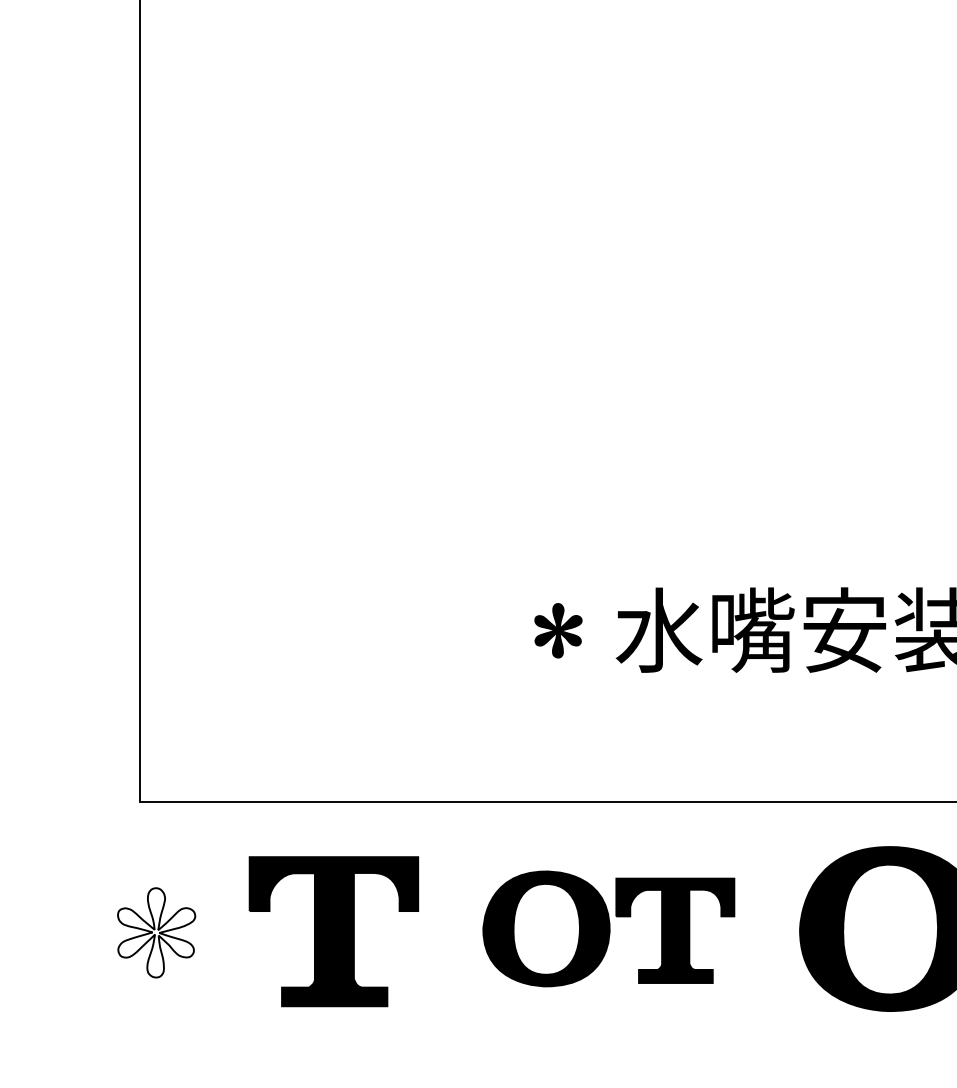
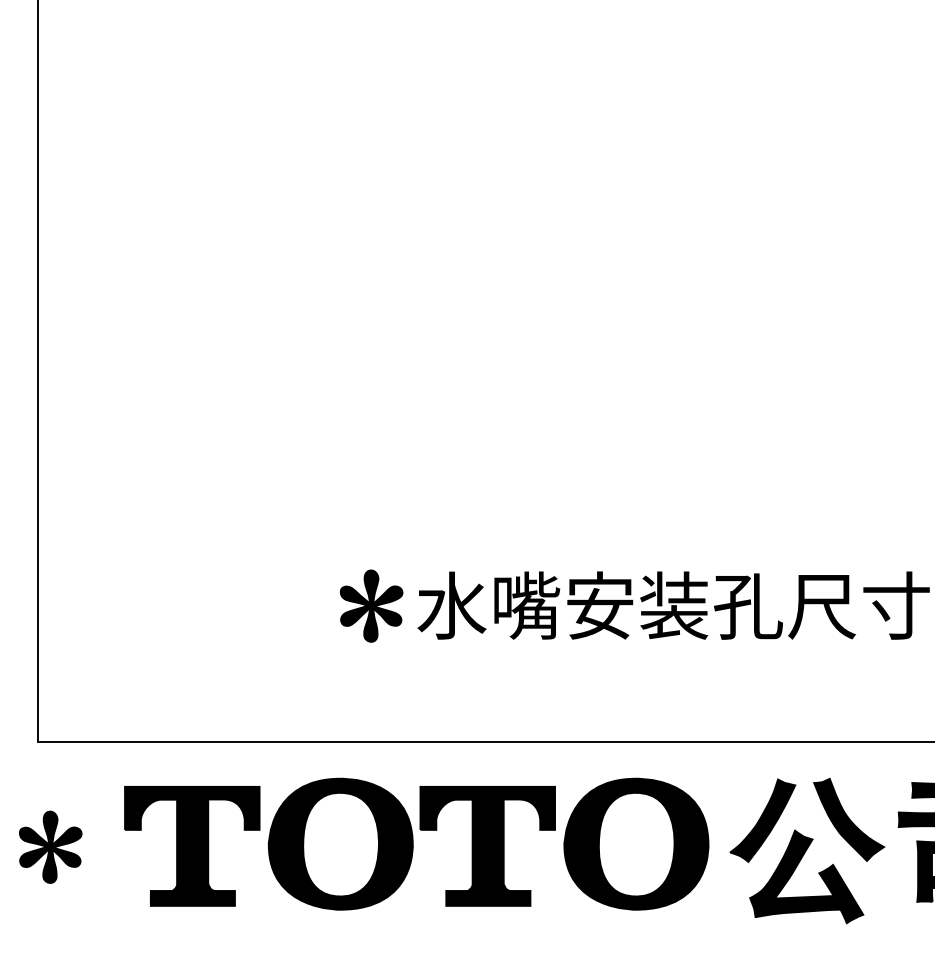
part: (558, 630) -> (371, 605), size x1.67
part: (608, 928) -> (411, 843), size x1.43
fill: (156, 931) -> (50, 846), added

